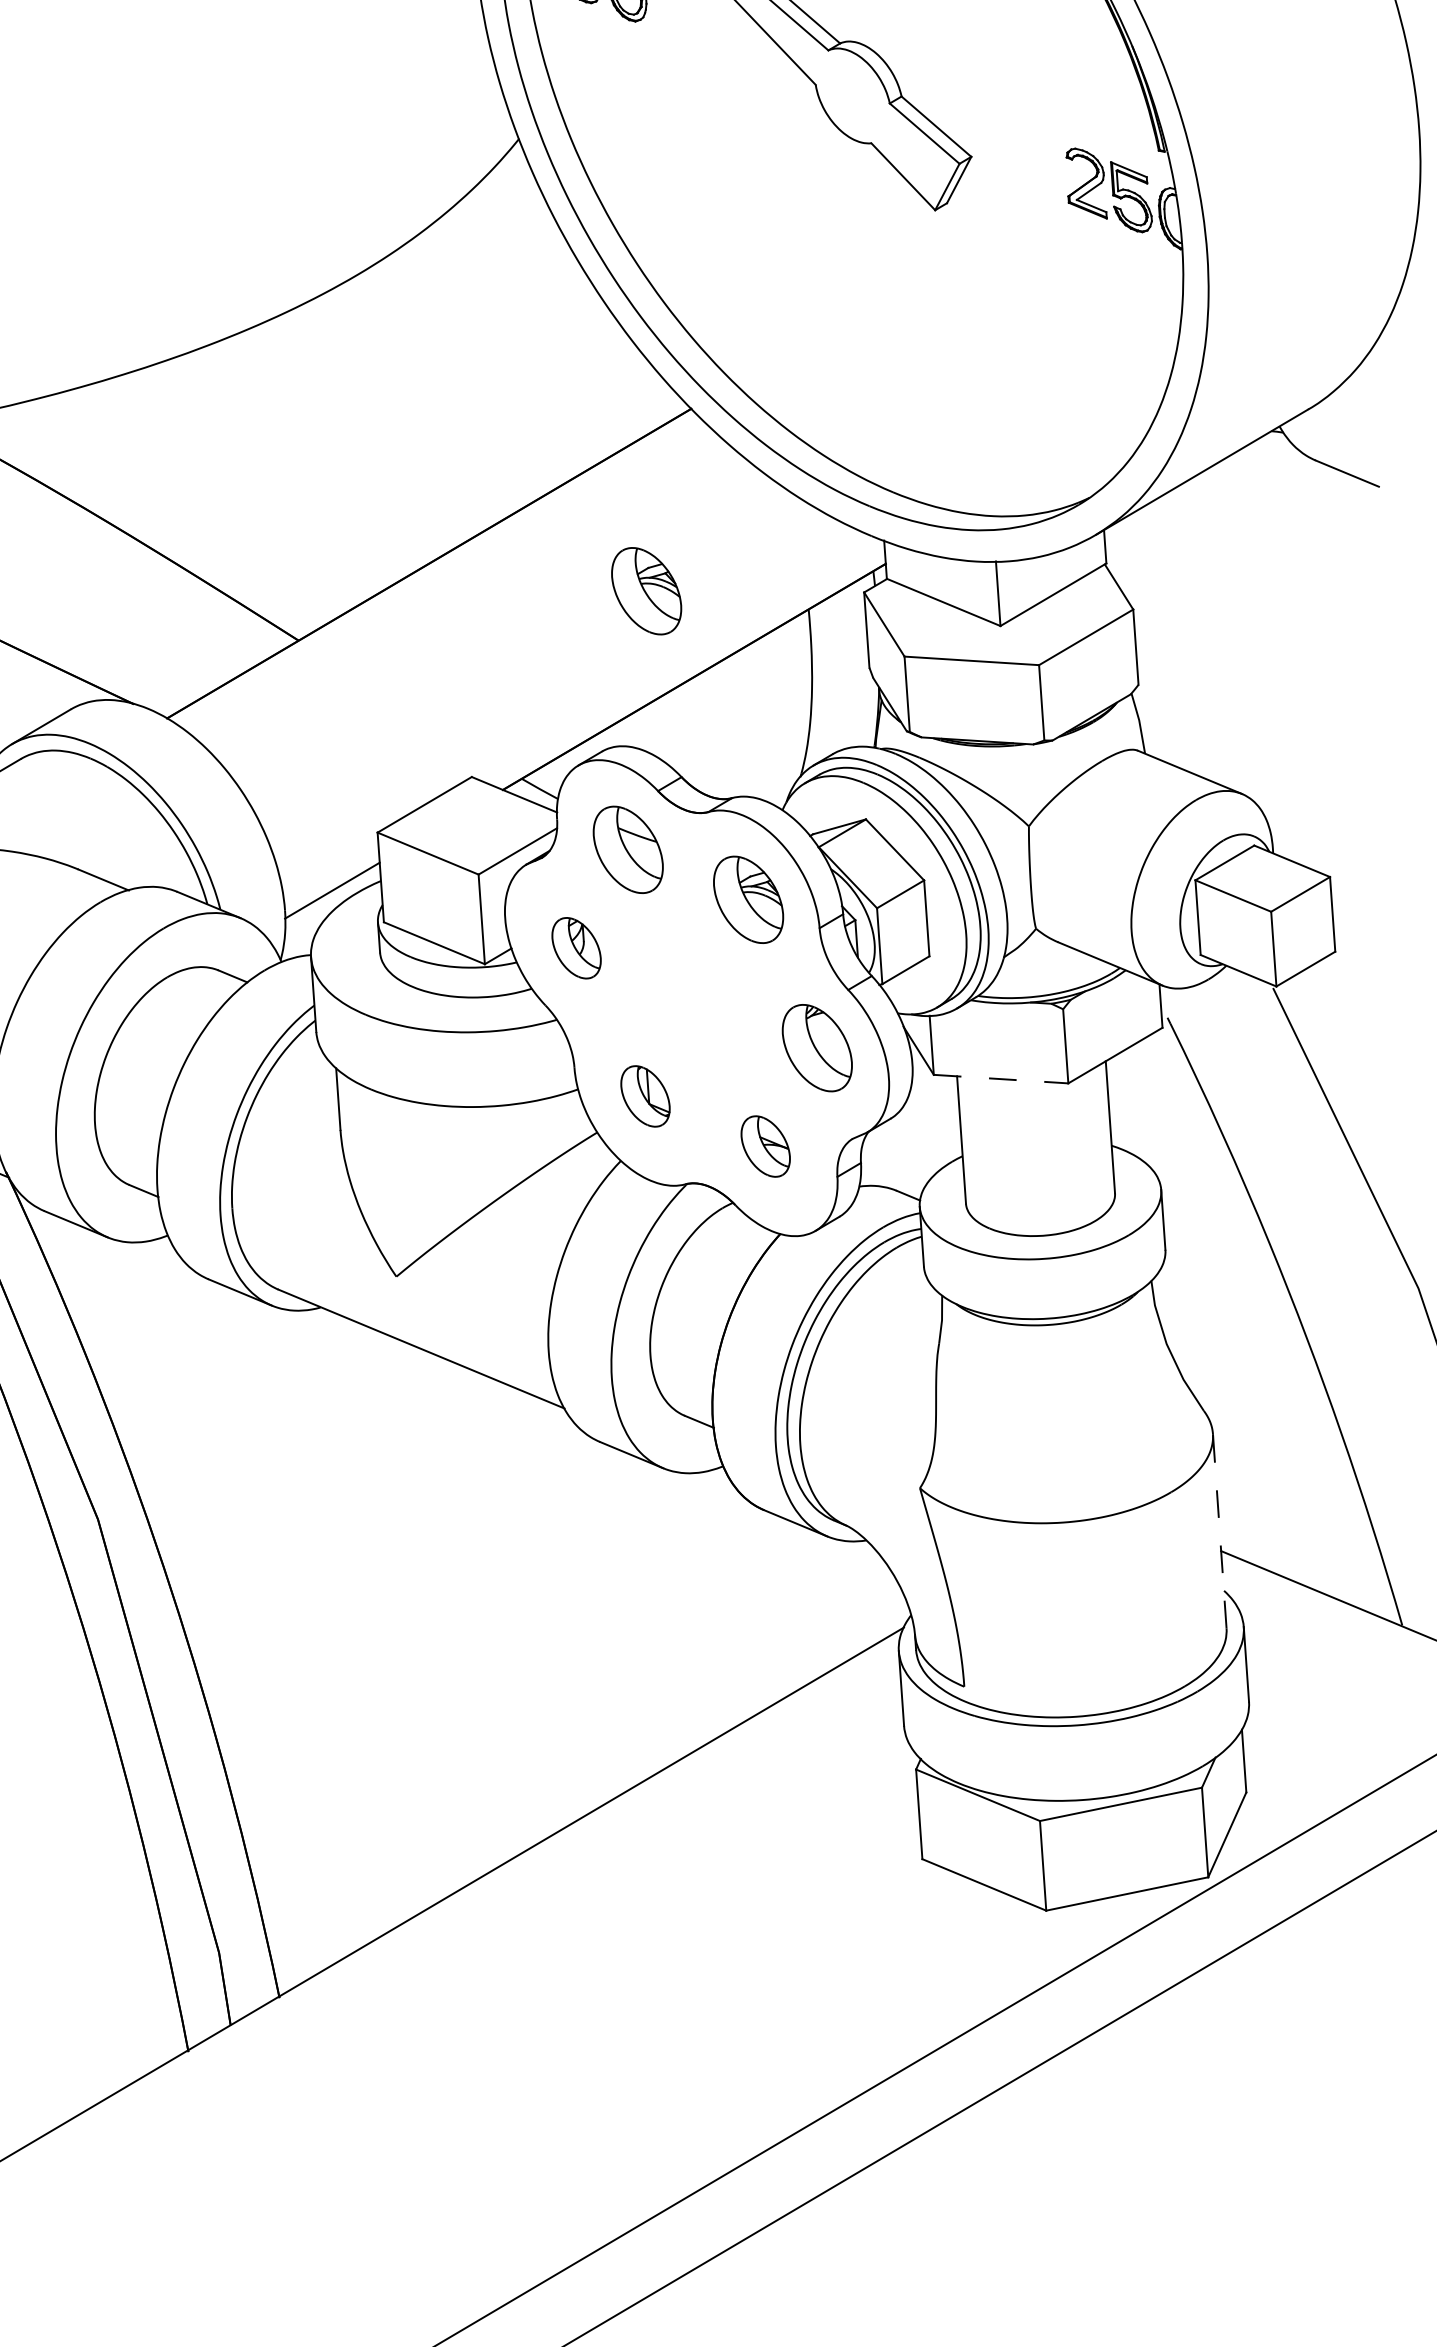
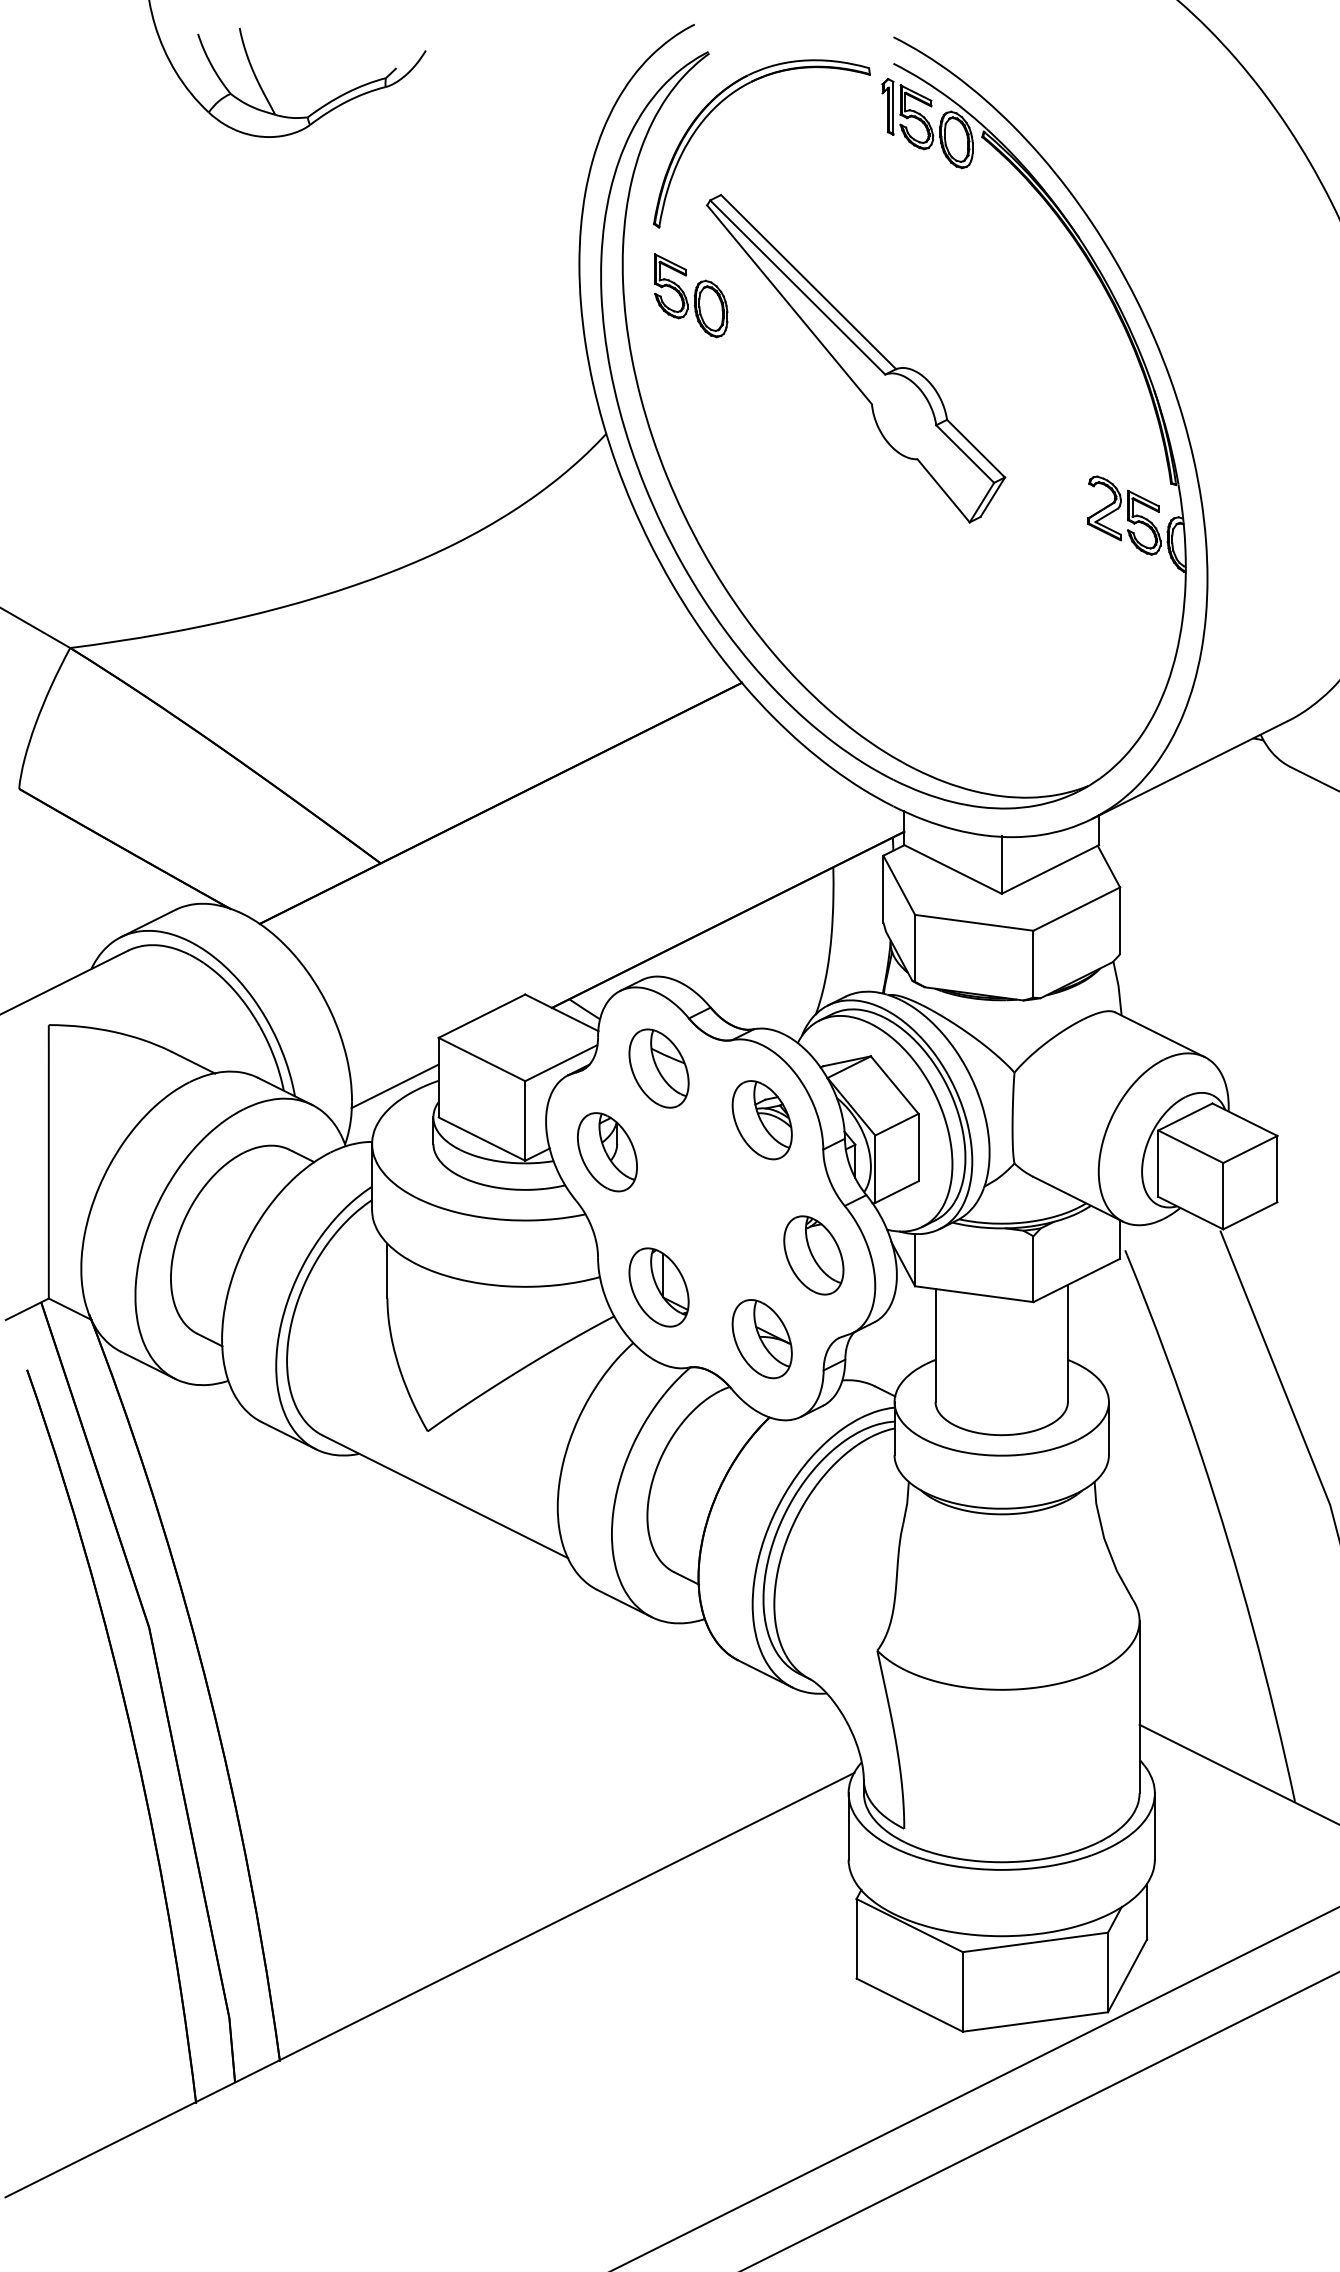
part: (645, 591) -> (690, 841), removed
part: (575, 948) -> (606, 1152), size x1.43
line: (1001, 1079) -> (974, 1294), dashed -> solid
part: (644, 1096) -> (658, 1287), size x1.43
part: (765, 1146) -> (761, 1339), size x1.43
line: (1219, 1530) -> (1139, 1706), dashed -> solid

